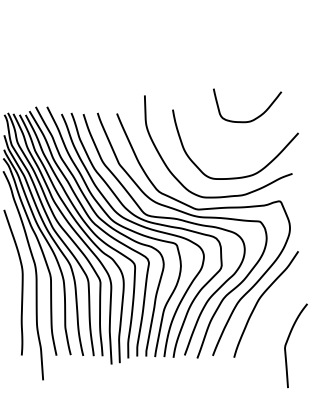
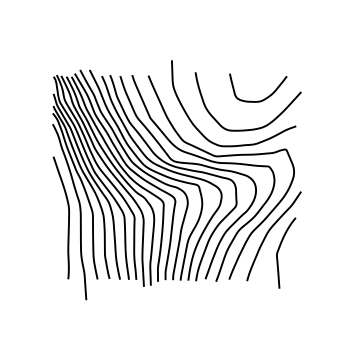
curve: (256, 116) -> (265, 97), moved
curve: (288, 342) -> (279, 250), moved

